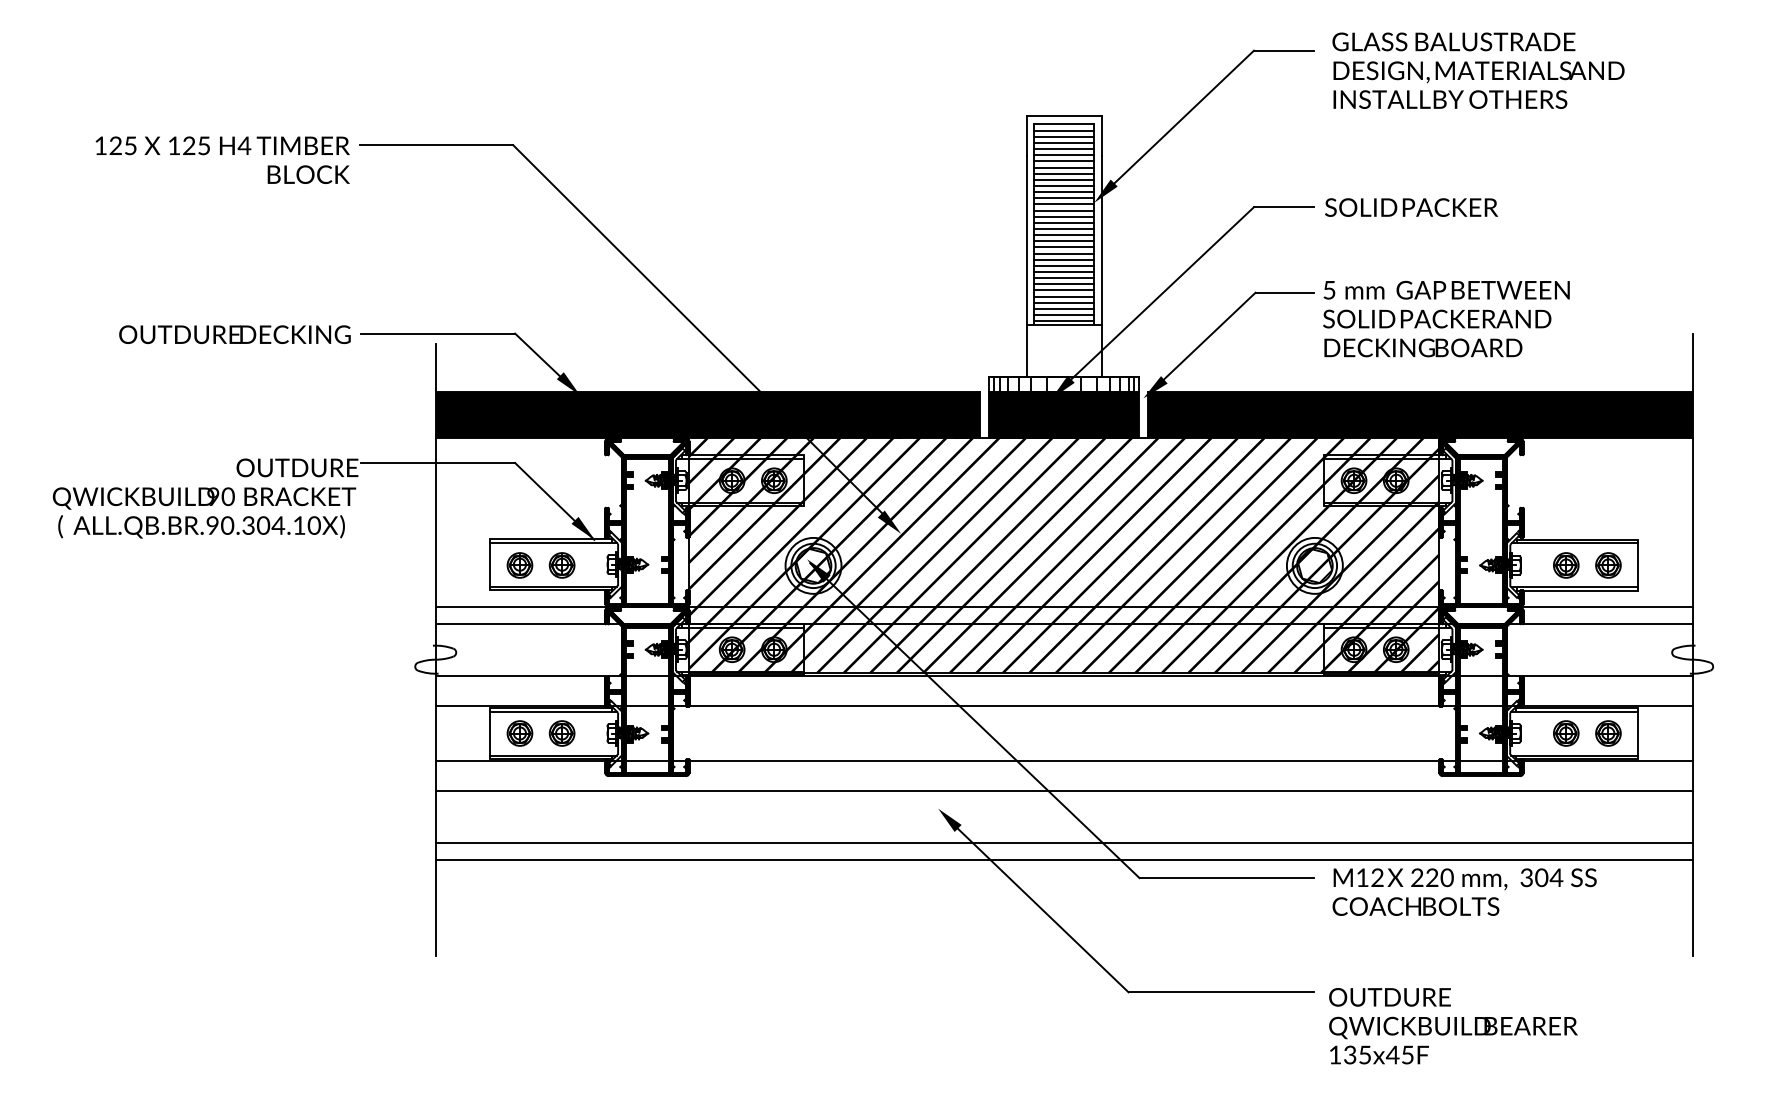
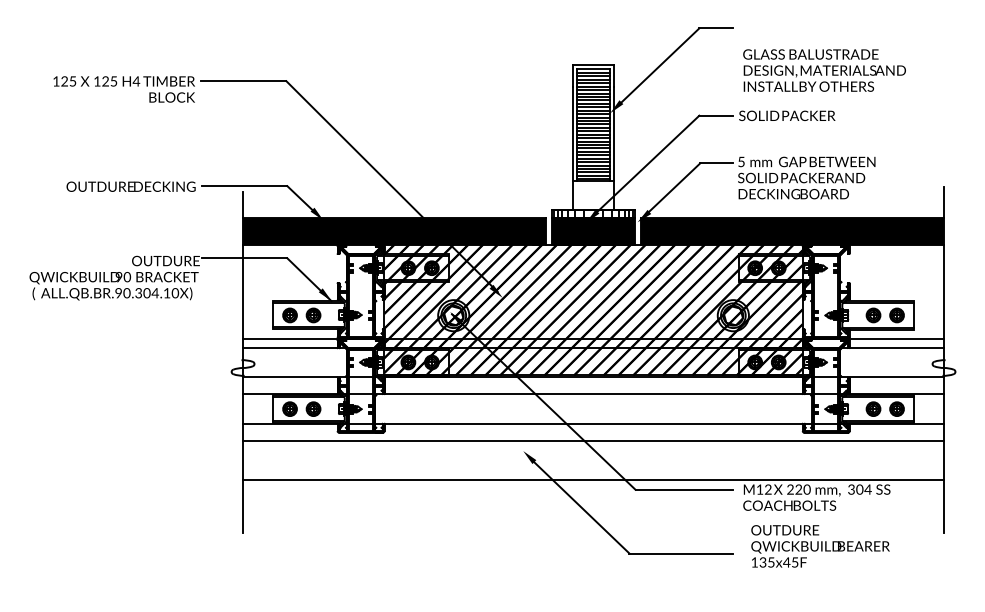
text: (1478, 70) -> (824, 70), moved
line: (1064, 843) -> (593, 470), removed
text: (1453, 1026) -> (820, 546), moved

